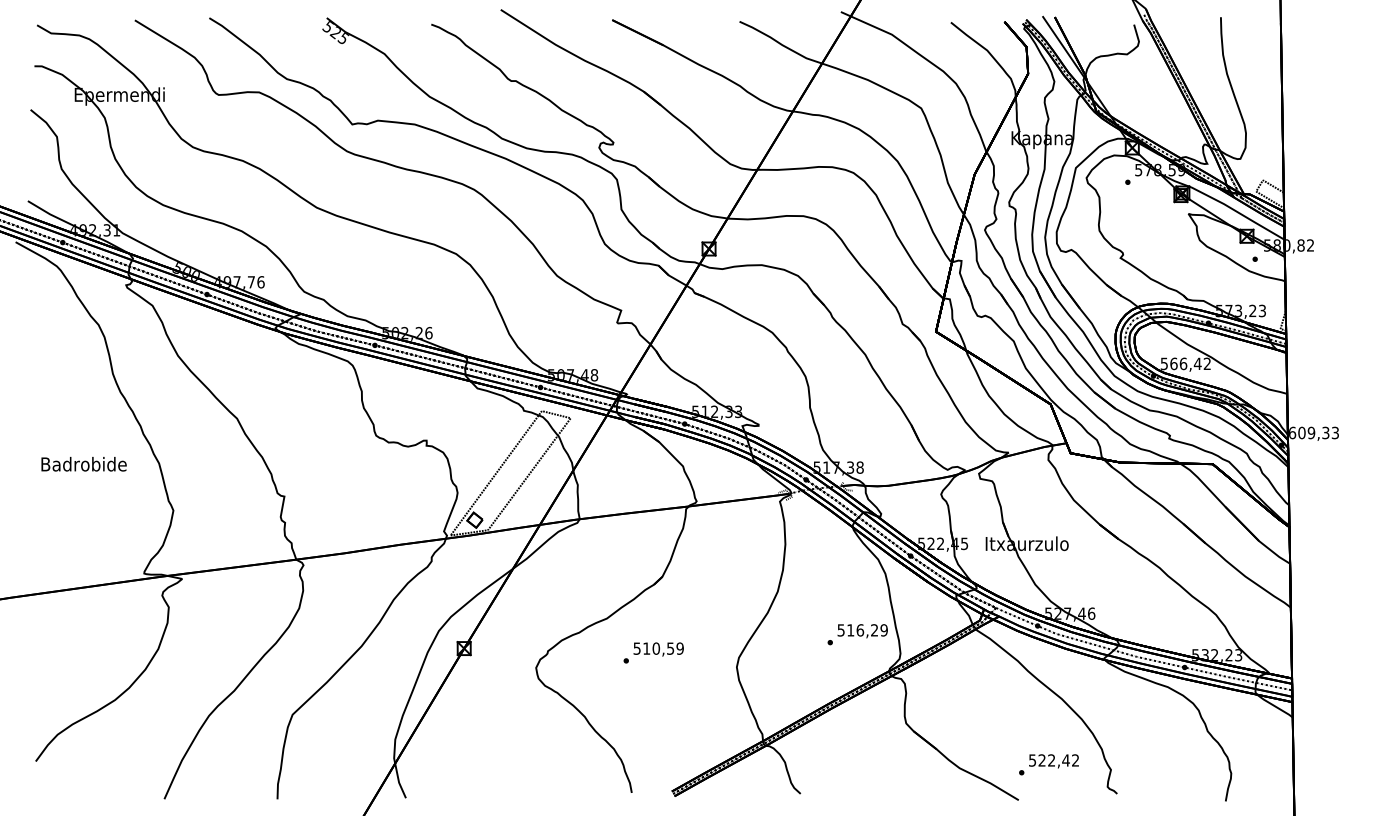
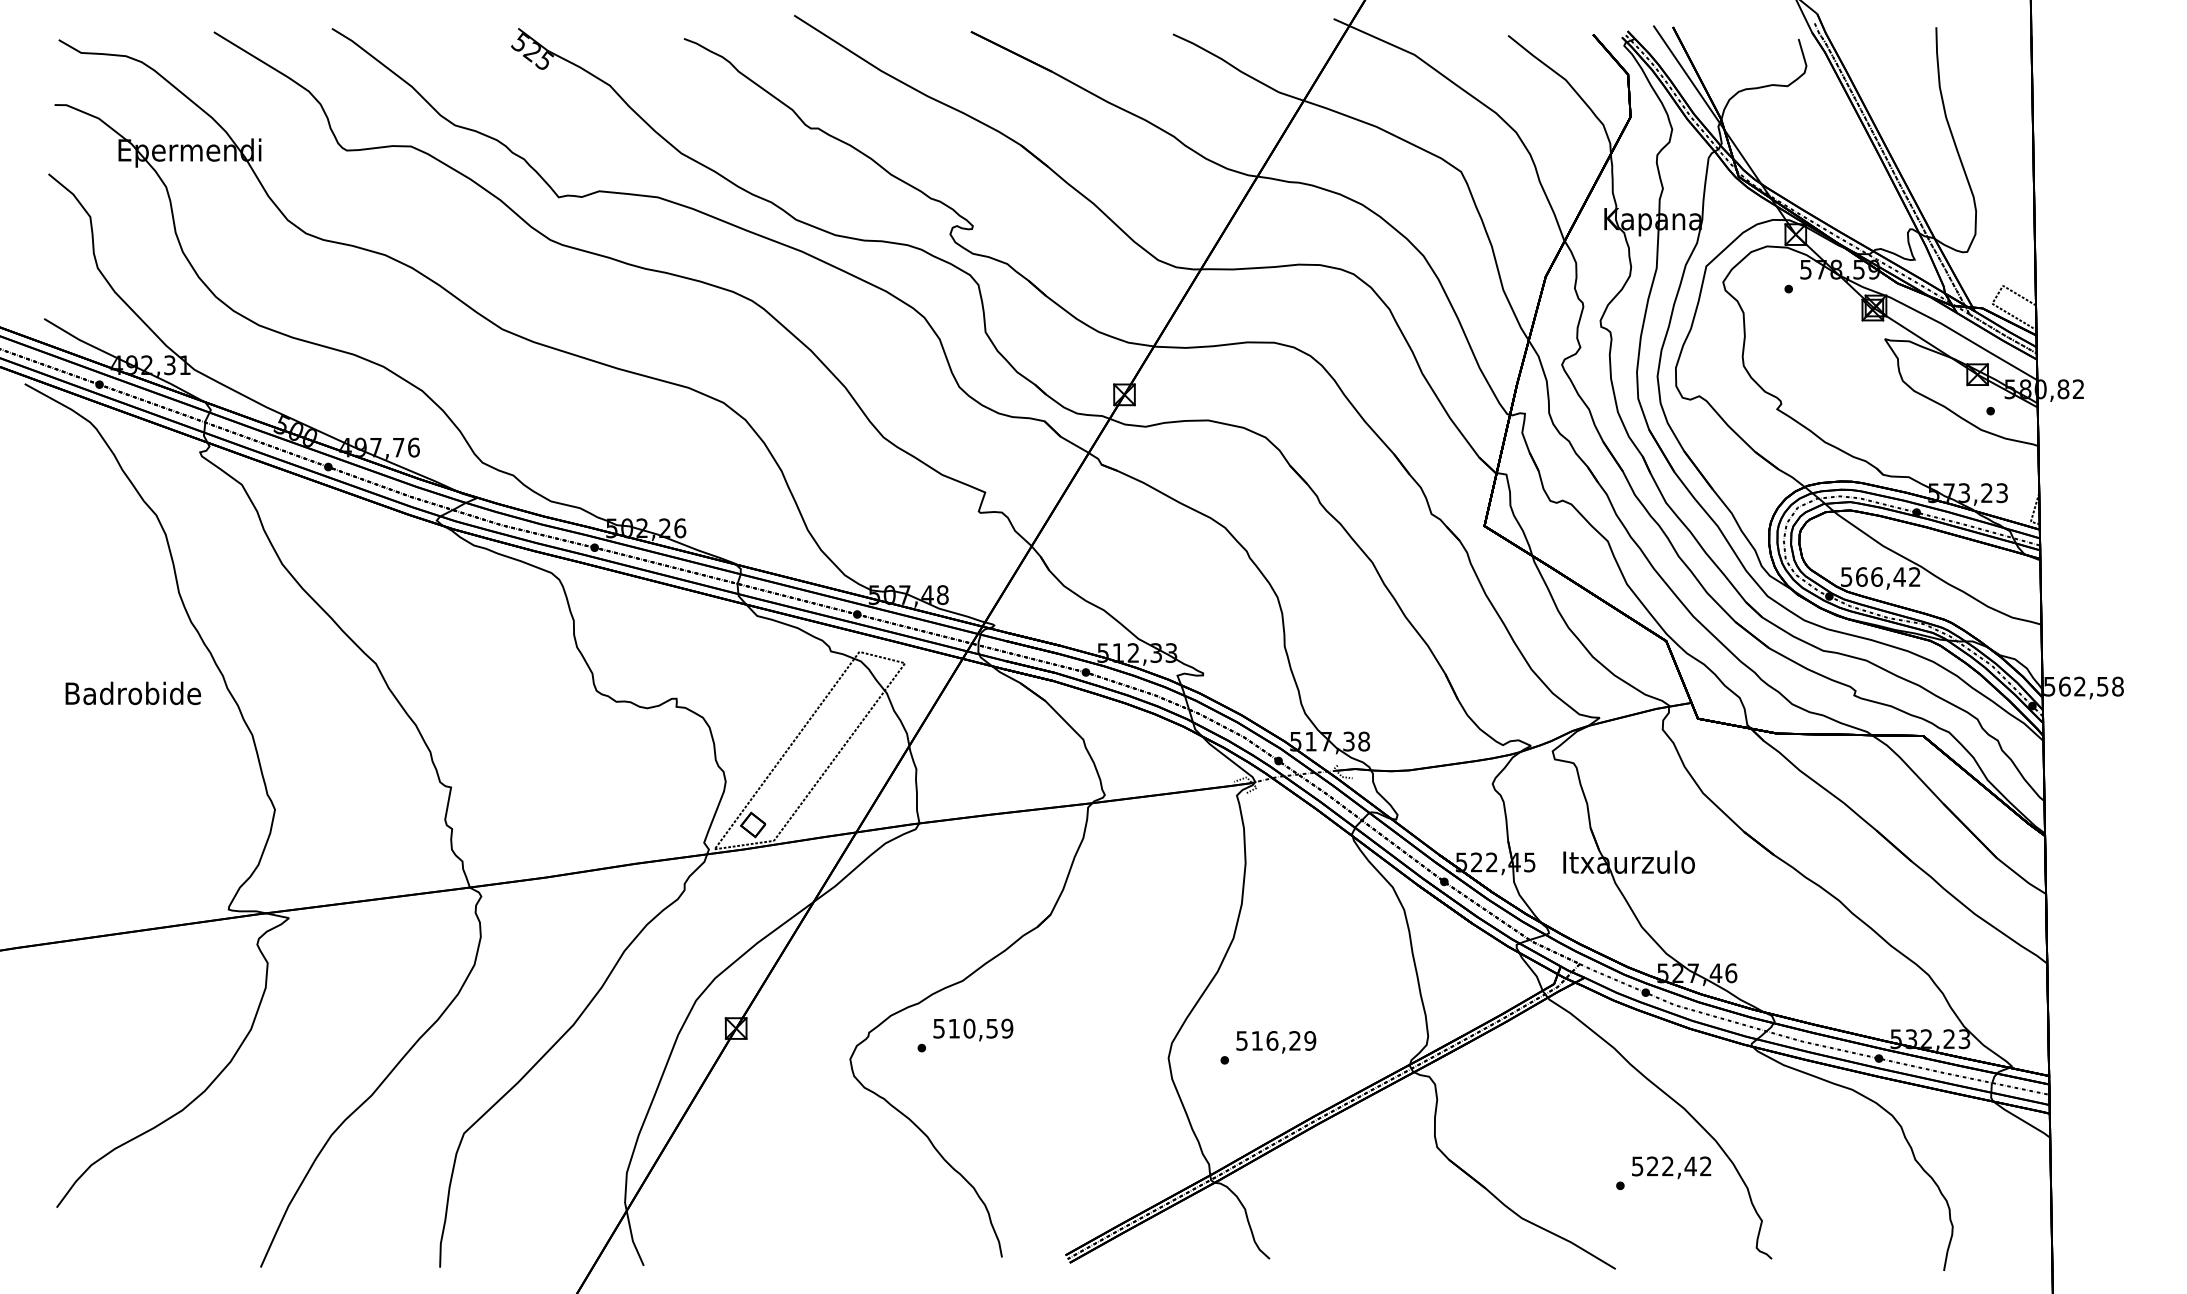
text: (1314, 432) -> (2084, 685), 609,33 -> 562,58
text: (83, 464) -> (132, 693), moved
text: (857, 634) -> (1267, 1047), moved
text: (653, 652) -> (965, 1034), moved
text: (1048, 764) -> (1662, 1172), moved

